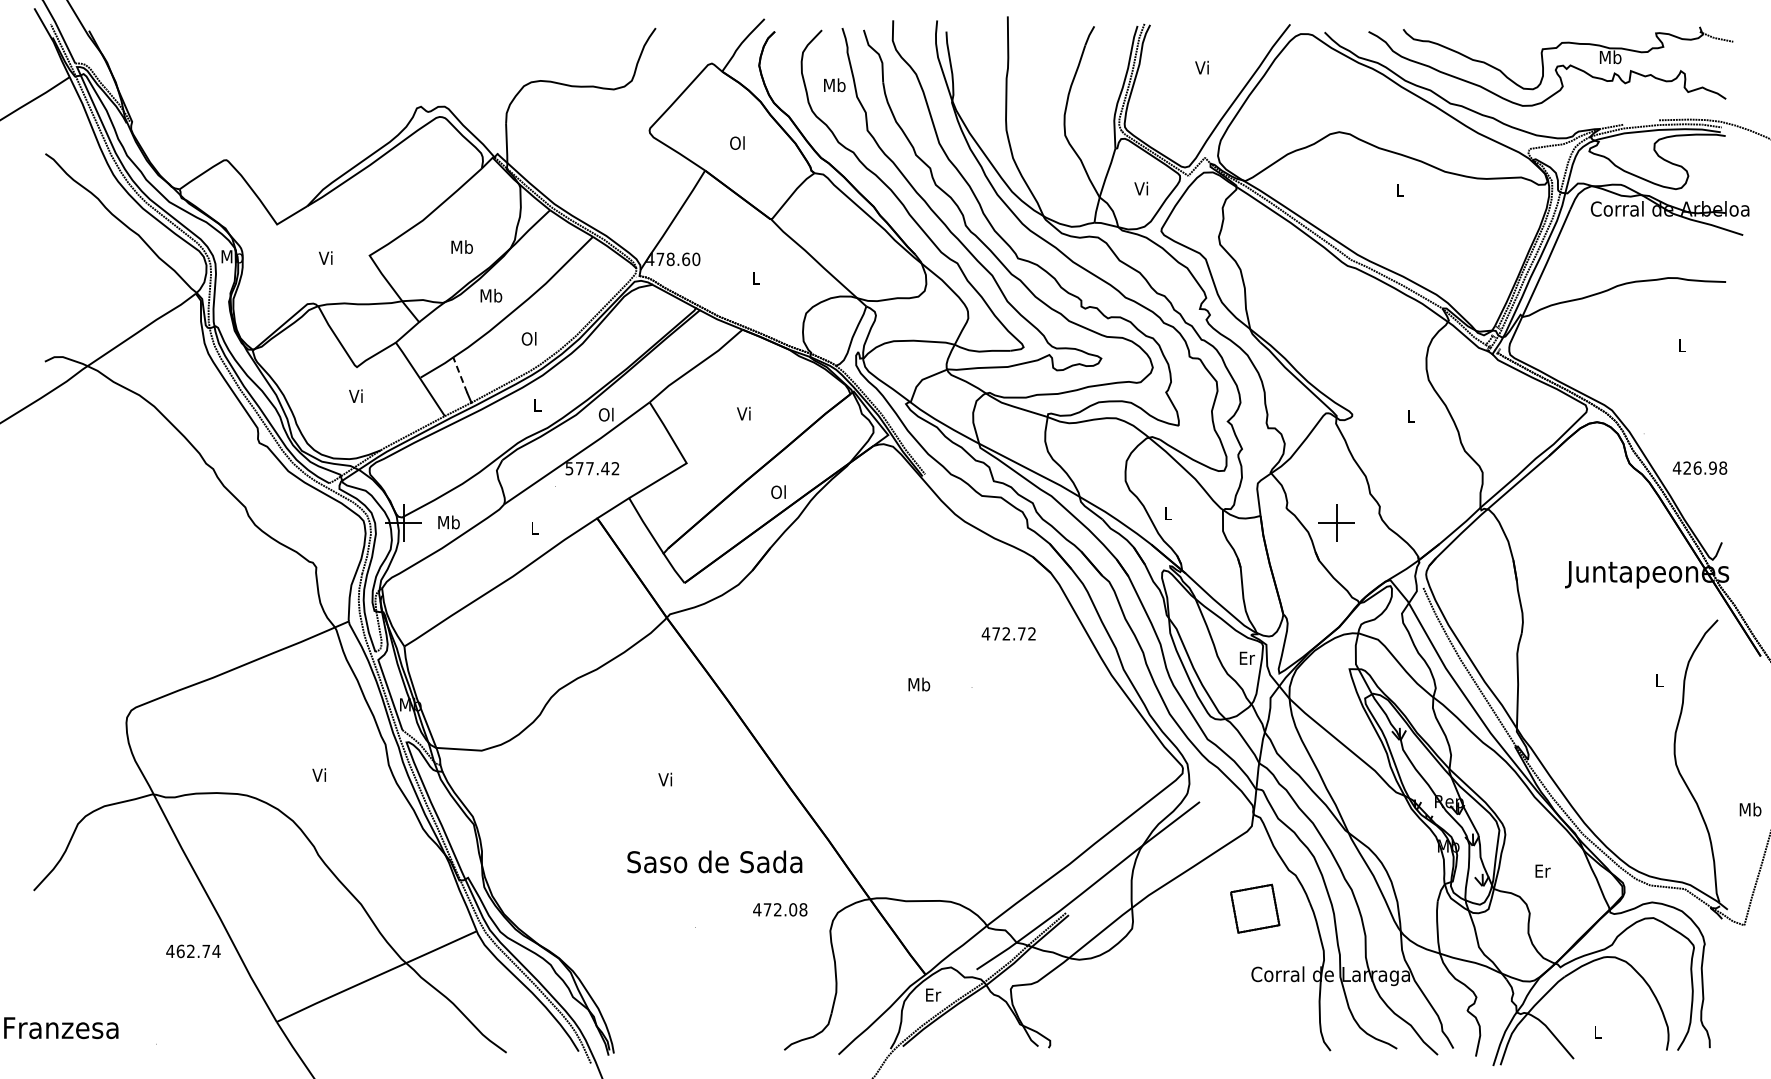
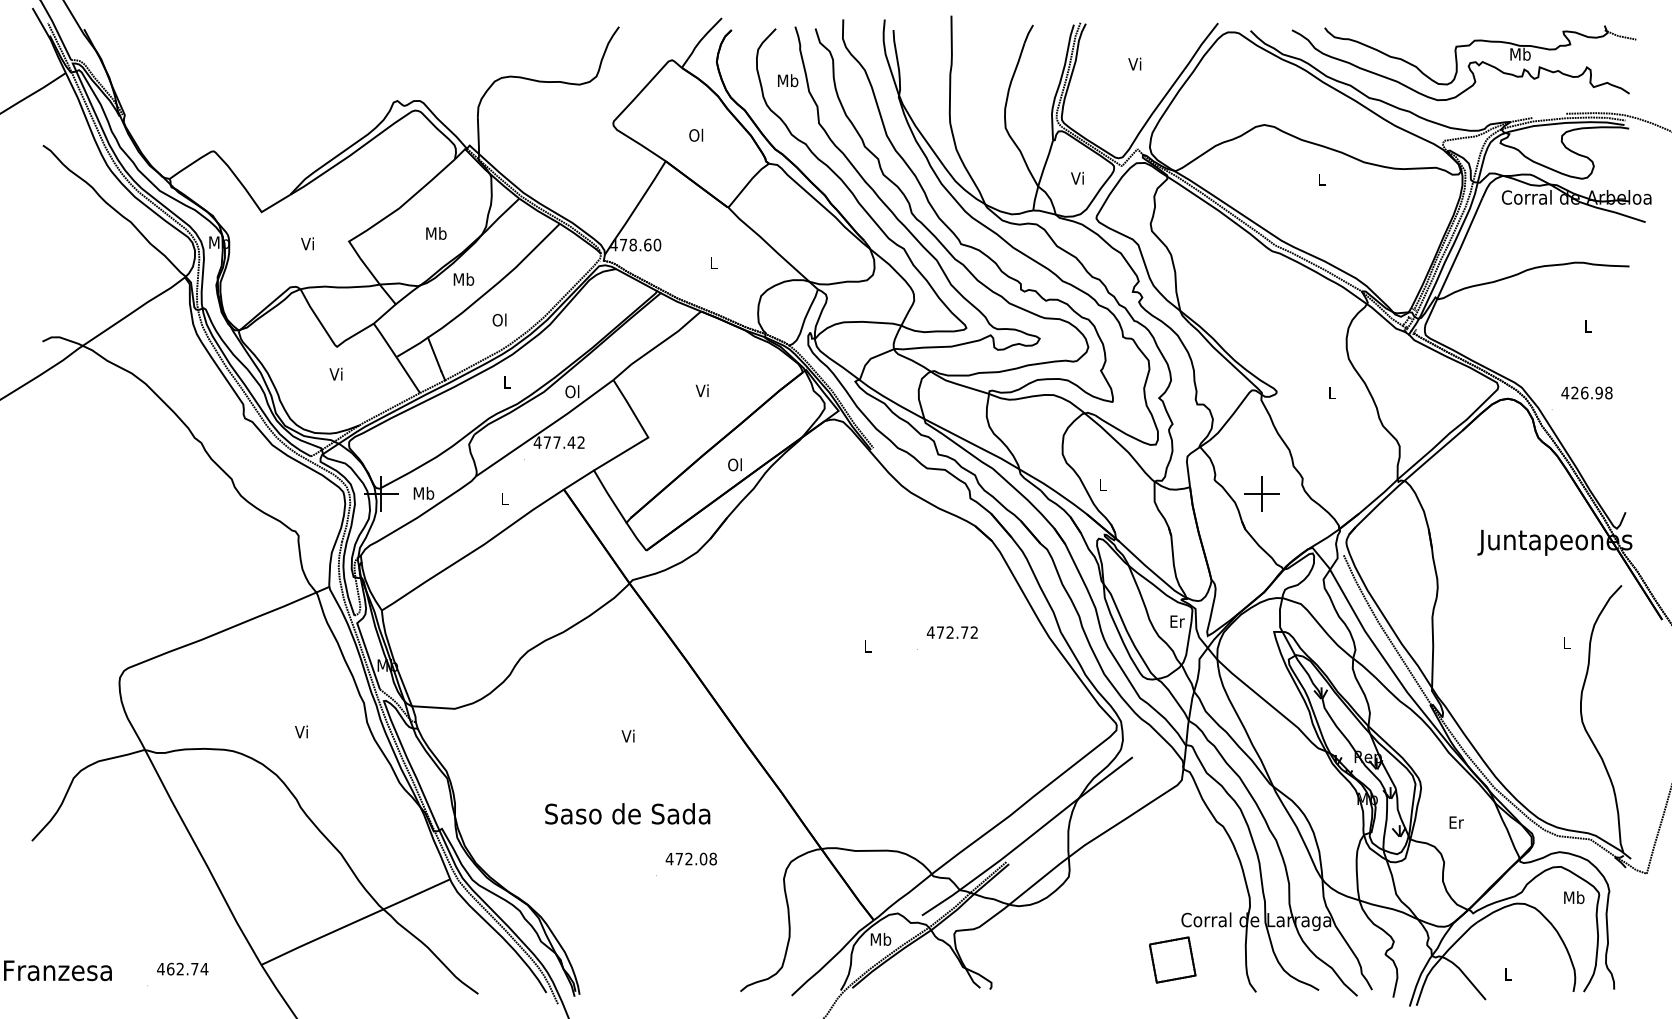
line: (460, 374) -> (434, 353), dashed -> solid
text: (1699, 467) -> (1586, 392), moved
text: (569, 468) -> (537, 442), 577.42 -> 477.42
text: (1008, 633) -> (952, 632), moved
text: (919, 684) -> (868, 646), Mb -> L
text: (1750, 809) -> (1574, 897), moved
text: (714, 861) -> (627, 813), moved
part: (1255, 908) -> (1173, 959), moved
text: (780, 909) -> (691, 858), moved
text: (193, 951) -> (182, 969), moved
text: (932, 994) -> (880, 939), Er -> Mb

